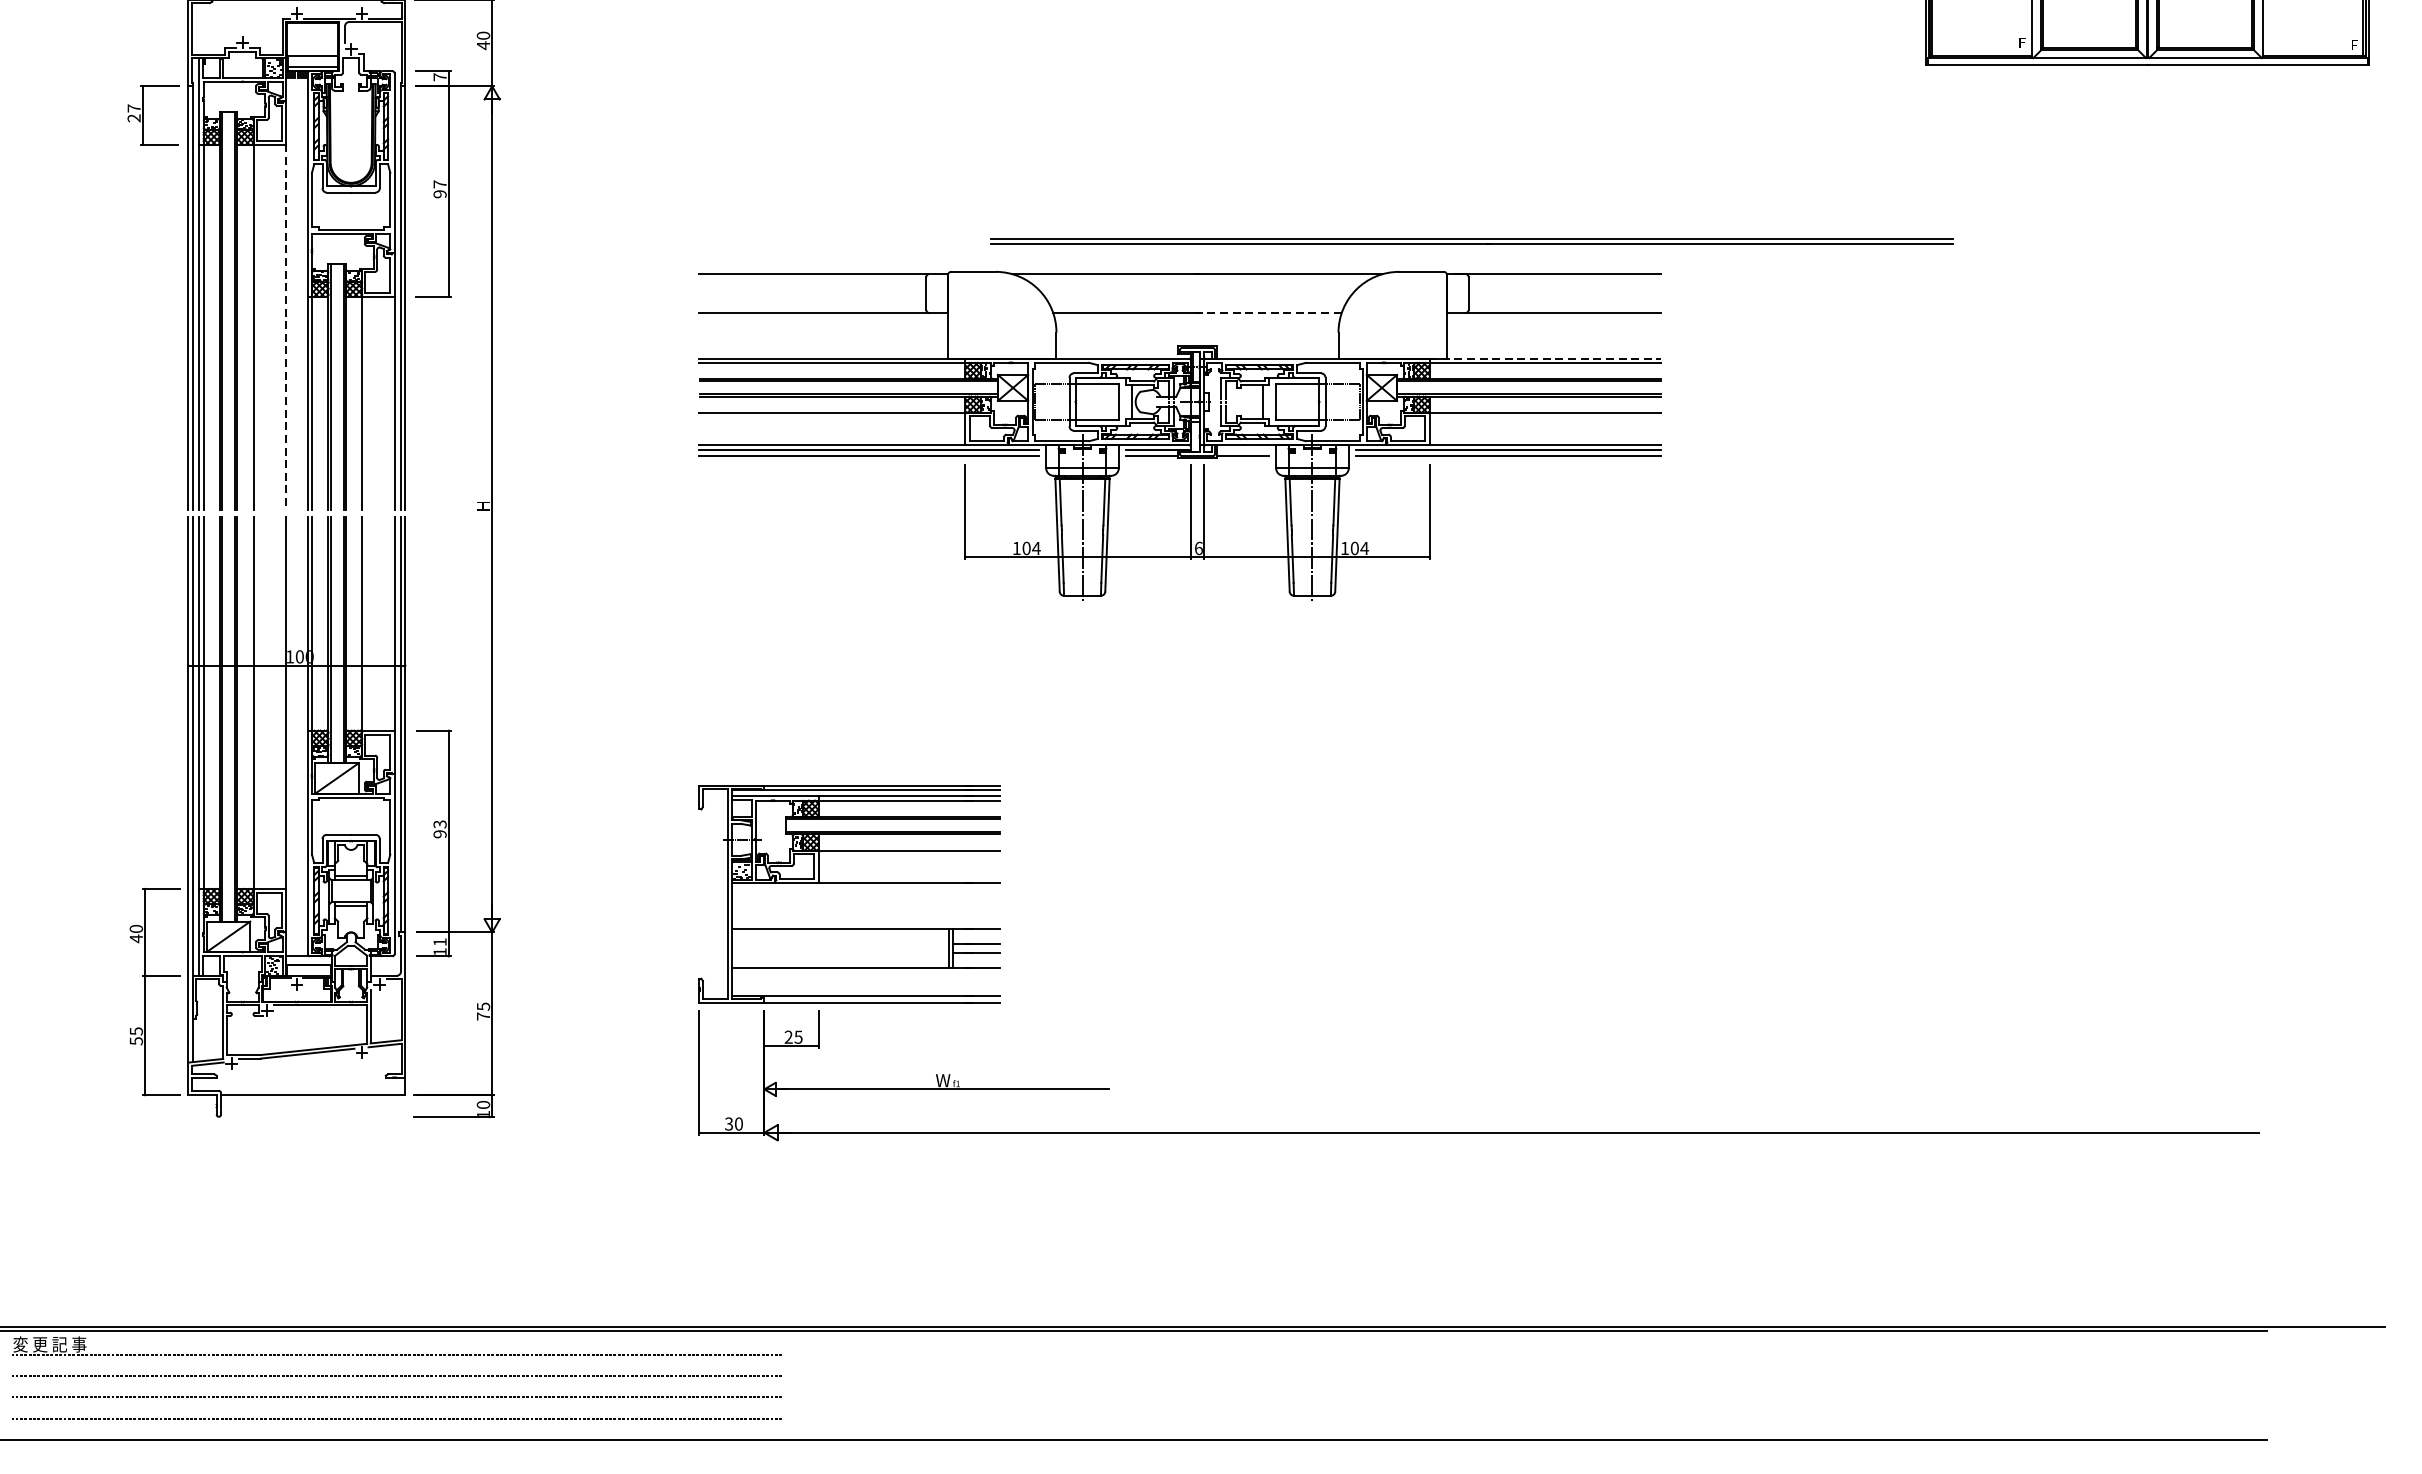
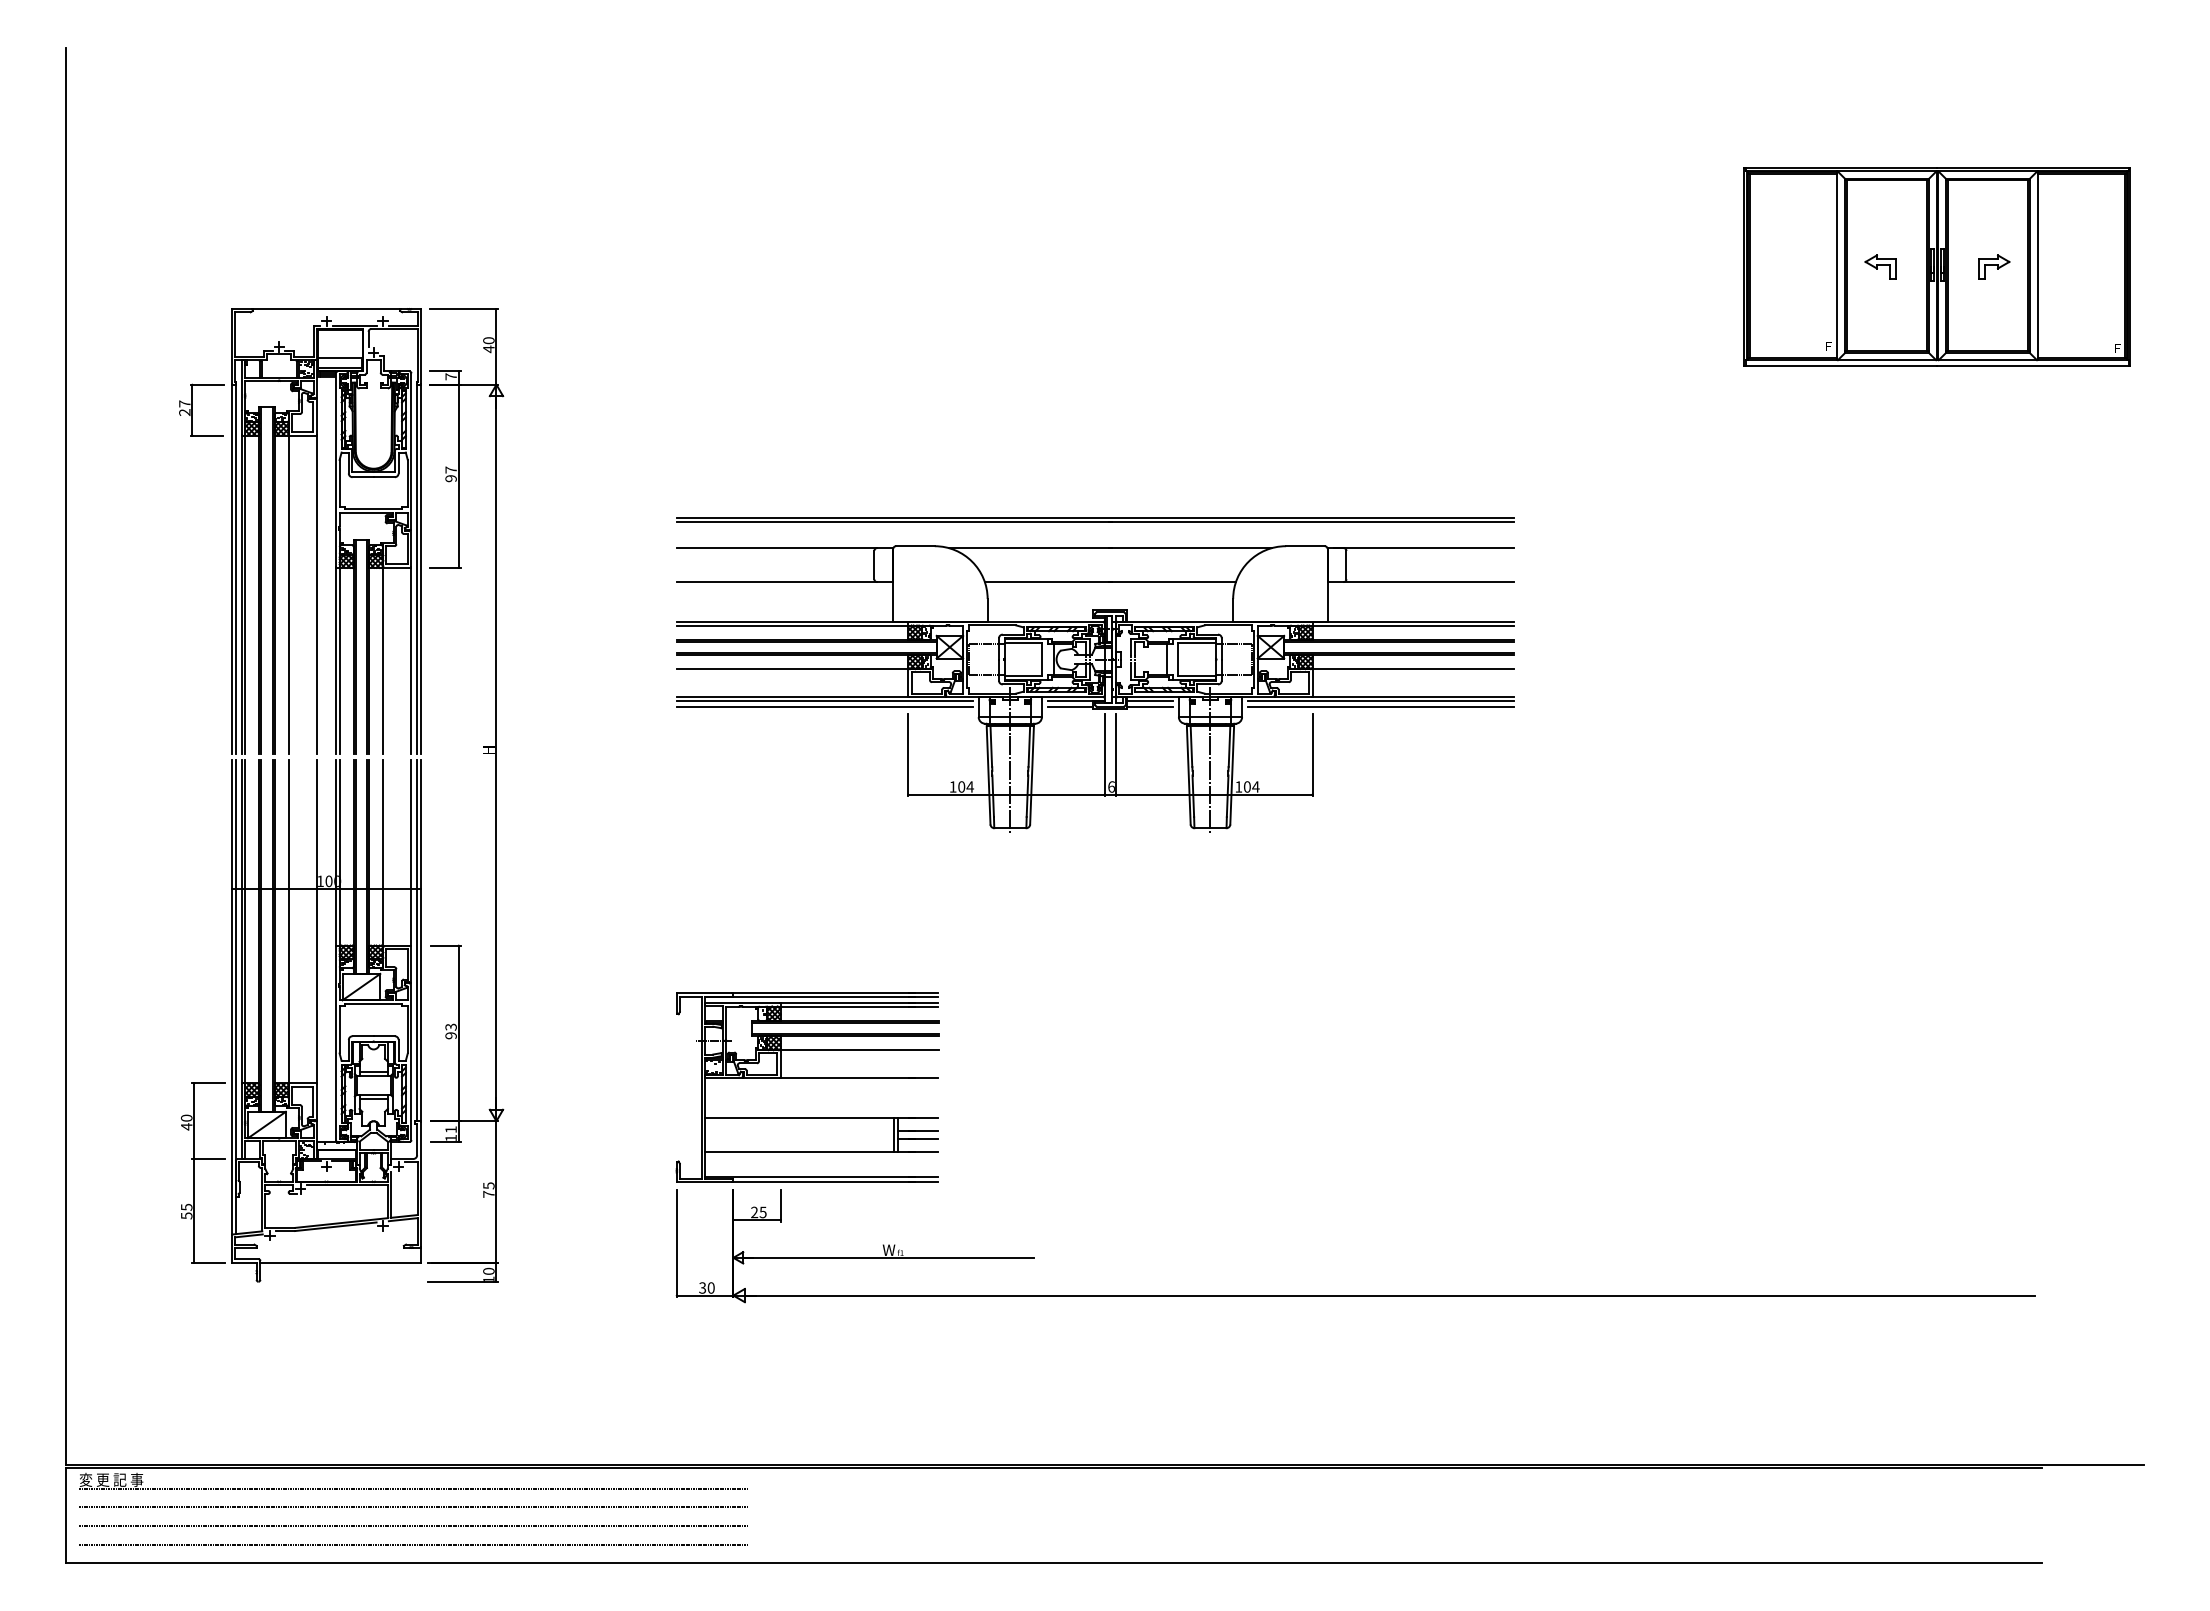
part: (1472, 241) -> (1095, 519), moved
line: (1268, 313) -> (1172, 582), dashed -> solid
line: (286, 328) -> (317, 595), dashed -> solid
line: (1544, 358) -> (1412, 621), dashed -> solid
line: (1242, 450) -> (1149, 701), added

